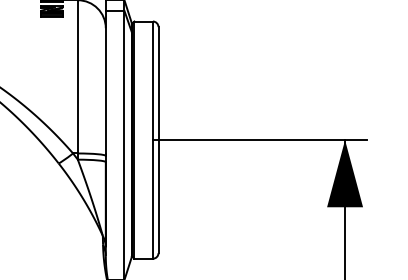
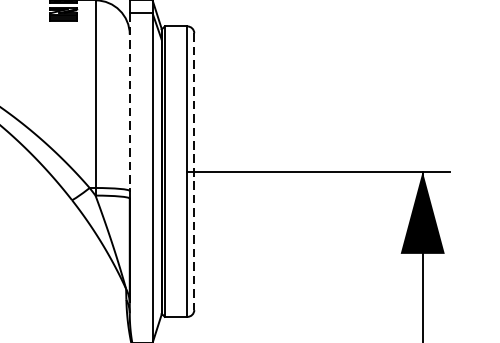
line: (105, 82) -> (129, 101), solid -> dashed
line: (158, 140) -> (194, 172), solid -> dashed

